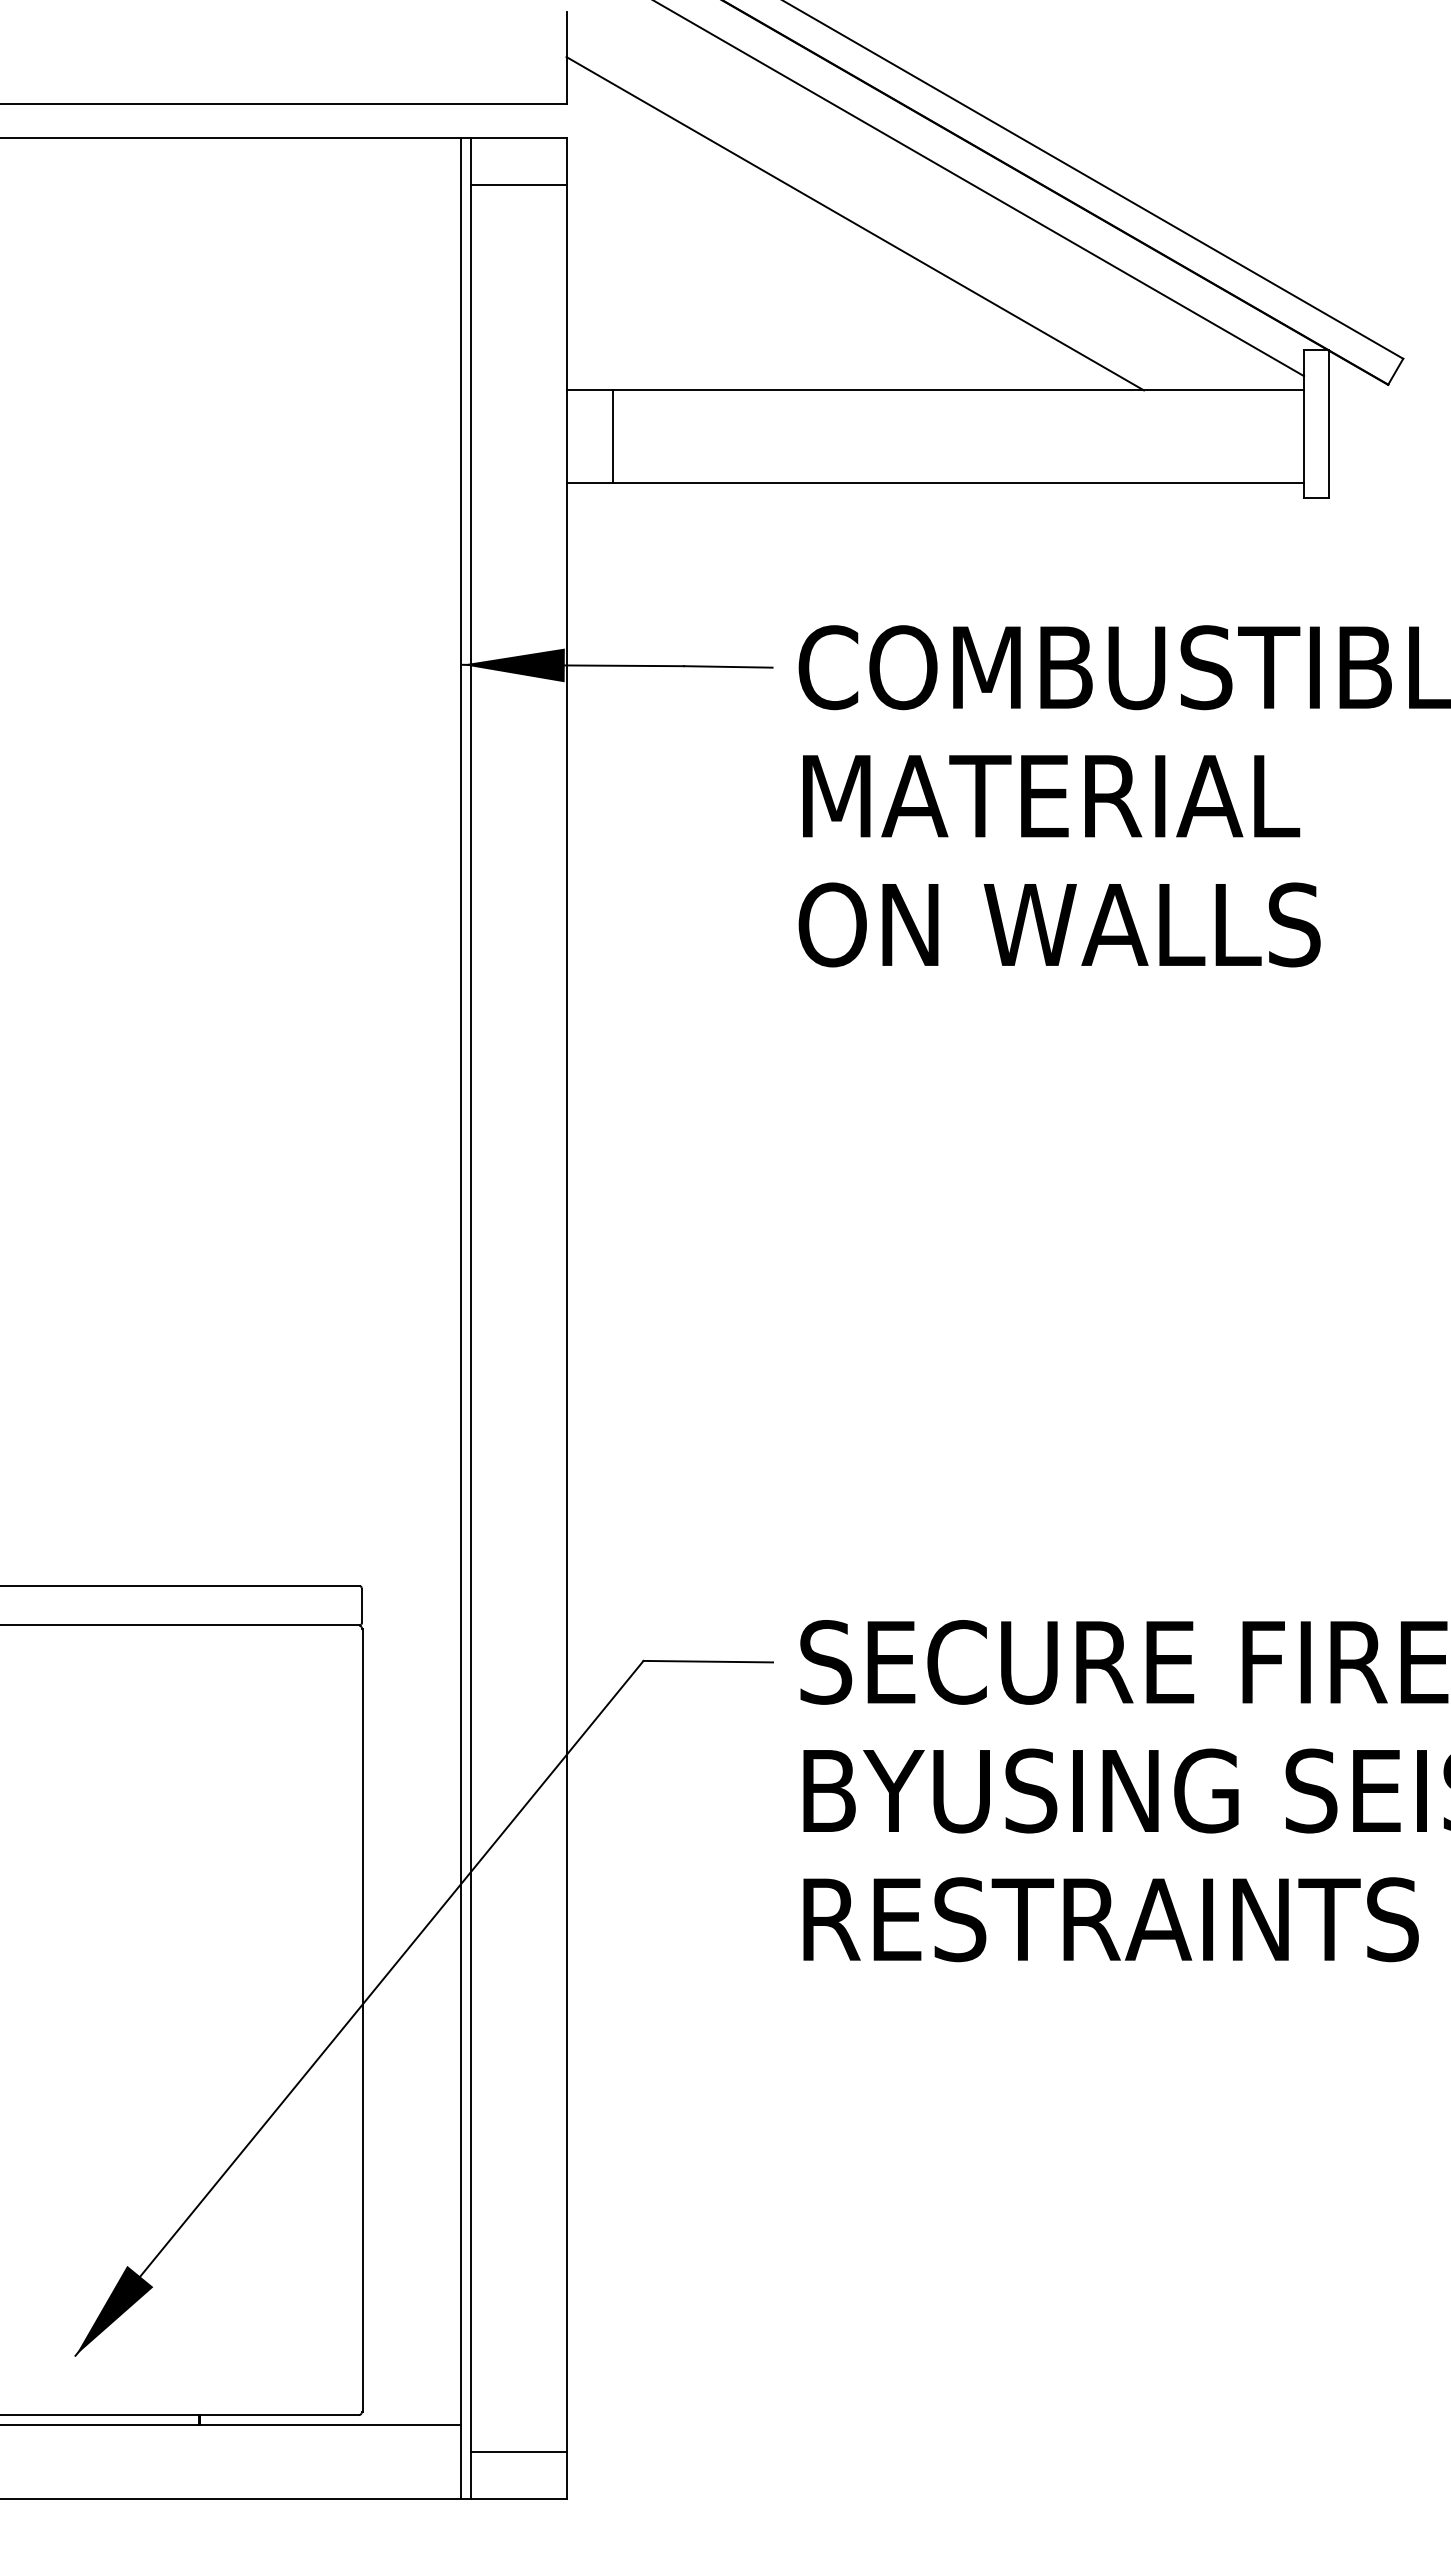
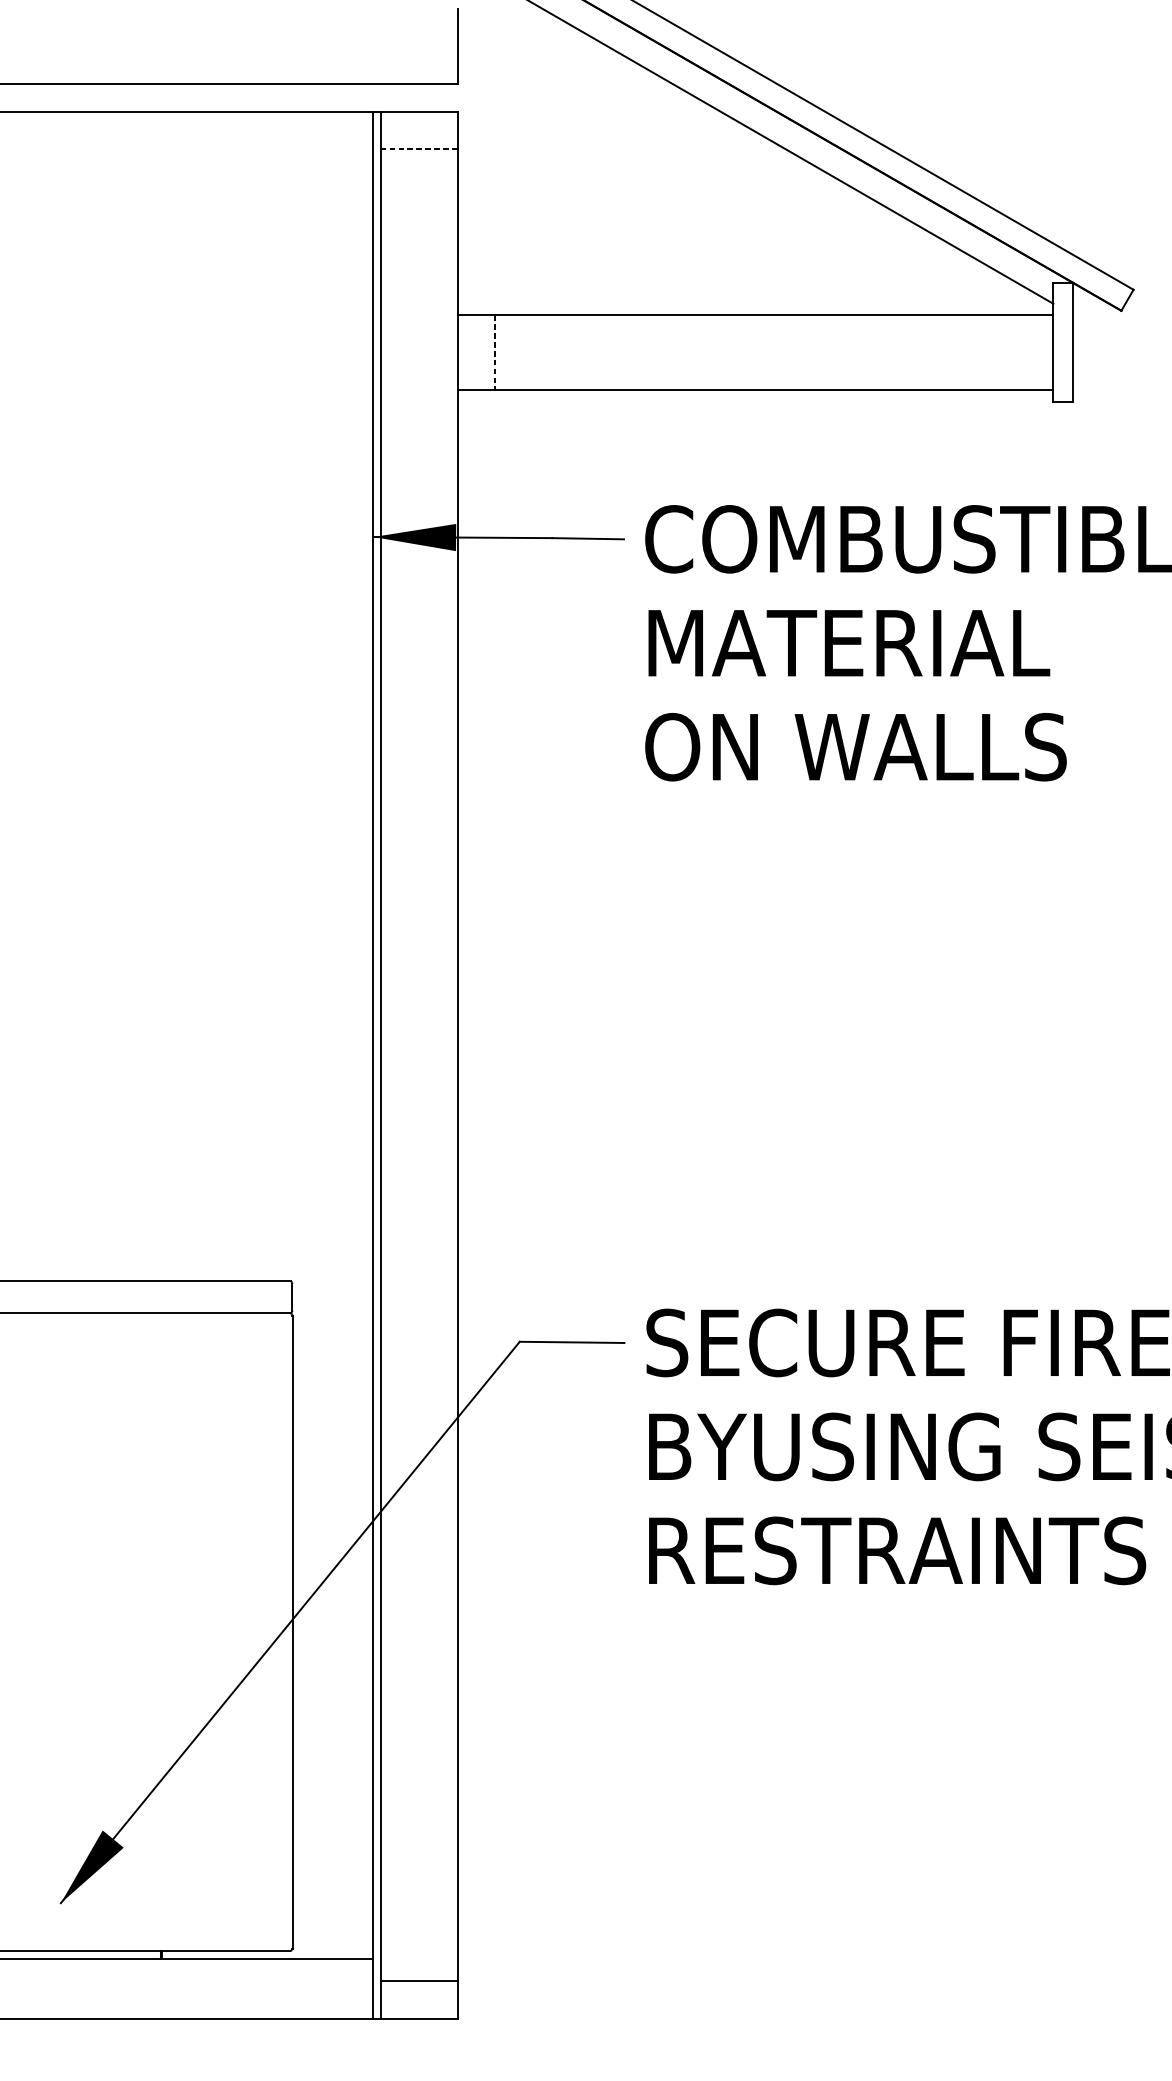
line: (518, 184) -> (418, 148), solid -> dashed
line: (855, 223) -> (691, 180), removed
line: (612, 437) -> (494, 353), solid -> dashed

